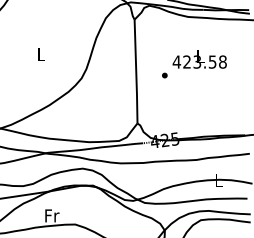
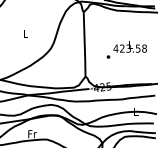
text: (193, 63) -> (126, 49), moved

